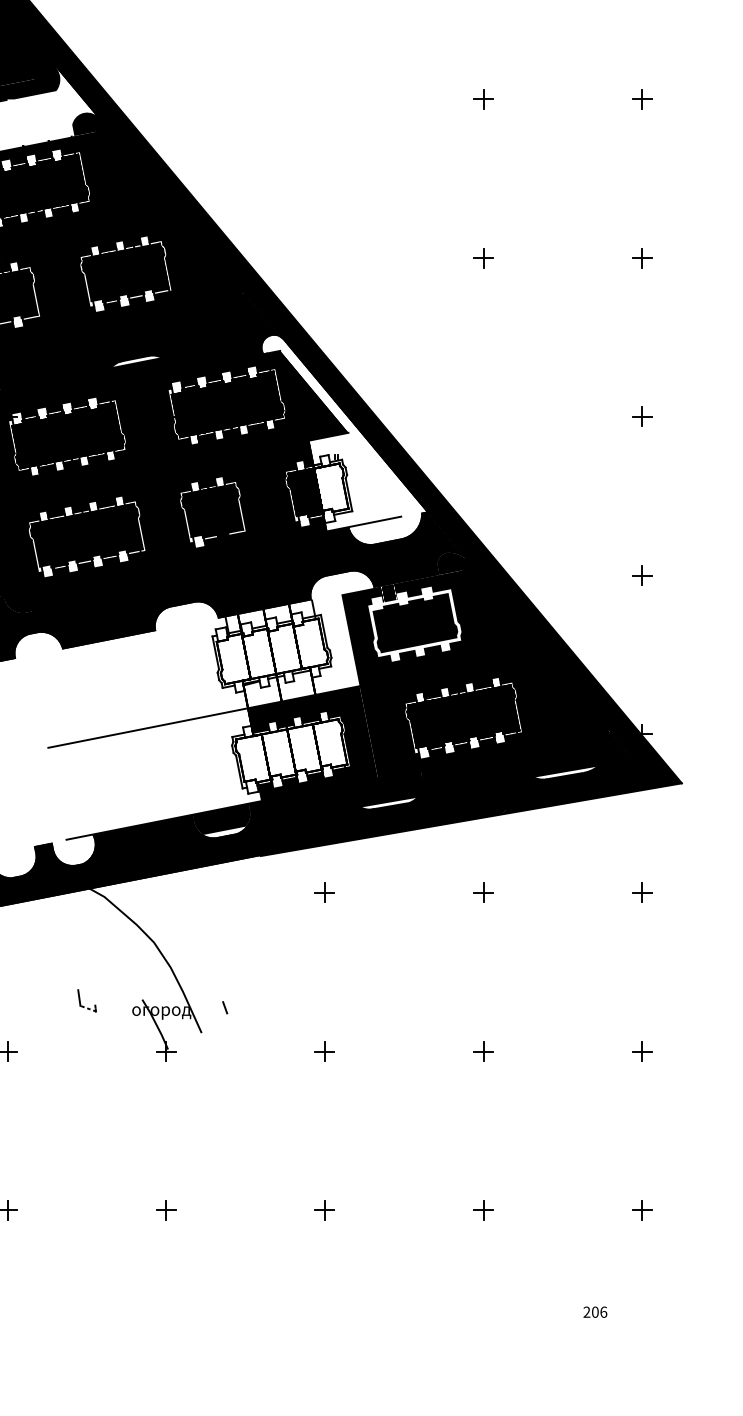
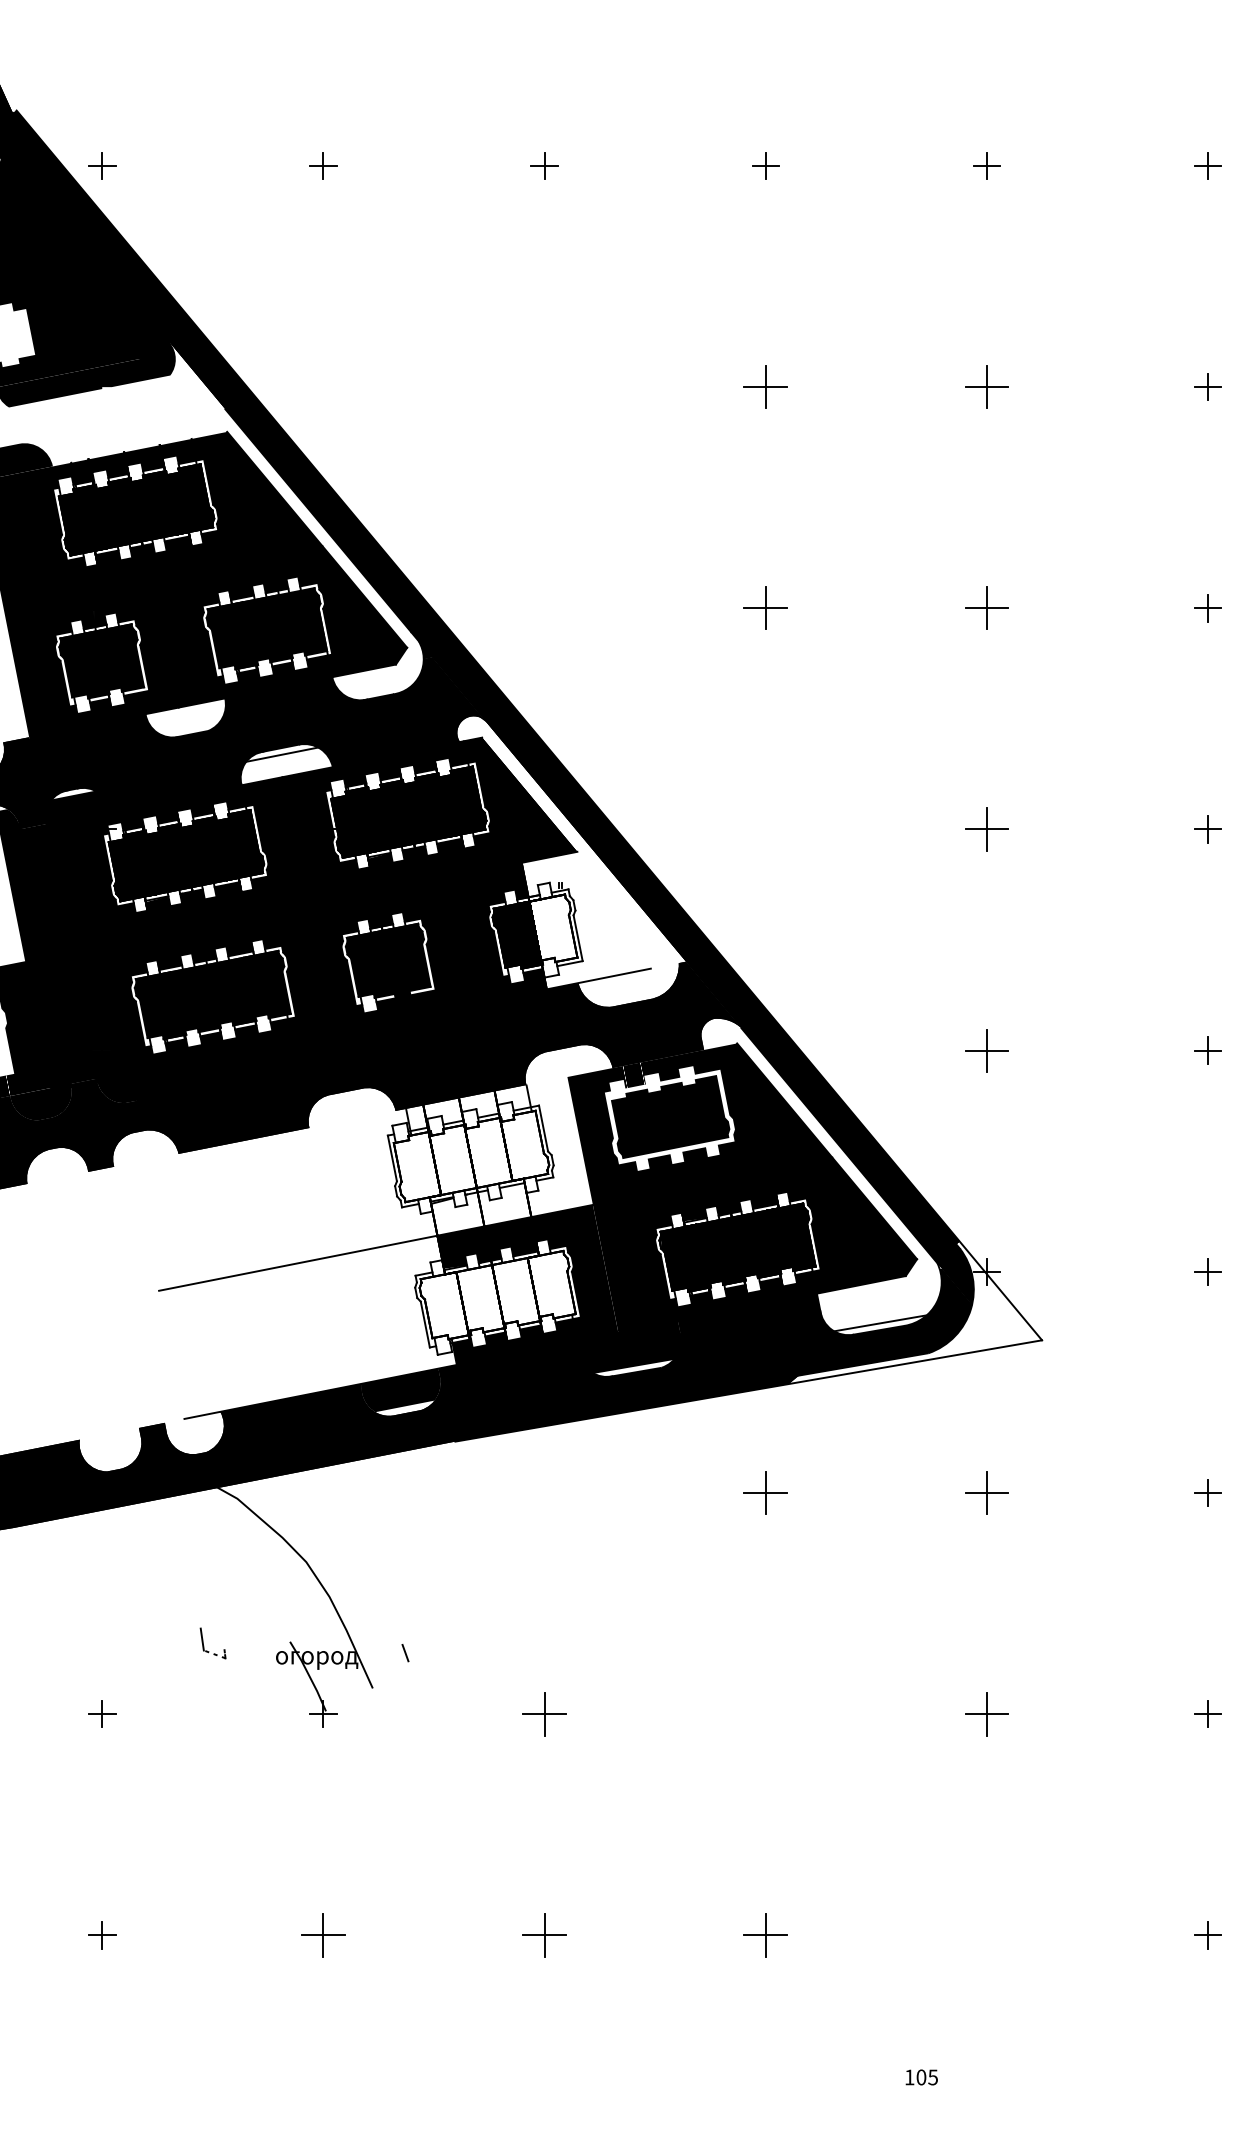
part: (483, 98) -> (765, 386), size x1.6
part: (642, 98) -> (986, 386), size x1.6
fill: (154, 218) -> (307, 552), removed
part: (483, 258) -> (765, 608), size x1.6
part: (642, 258) -> (986, 608), size x1.6
fill: (67, 336) -> (185, 717), removed
fill: (139, 371) -> (286, 766), removed
part: (642, 416) -> (986, 829), size x1.6
part: (642, 575) -> (986, 1050), size x1.6
fill: (523, 664) -> (821, 1174), removed
fill: (591, 763) -> (915, 1312), removed
part: (324, 892) -> (544, 1492), removed
part: (483, 892) -> (765, 1492), size x1.6
part: (642, 892) -> (986, 1492), size x1.6
part: (324, 1051) -> (544, 1713), size x1.6
part: (483, 1051) -> (765, 1713), removed
part: (642, 1051) -> (986, 1713), size x1.6
part: (166, 1210) -> (323, 1935), size x1.6
part: (324, 1210) -> (544, 1935), size x1.6
part: (483, 1210) -> (765, 1935), size x1.6
part: (642, 1210) -> (986, 1935), removed
text: (595, 1312) -> (921, 2077), 206 -> 105

